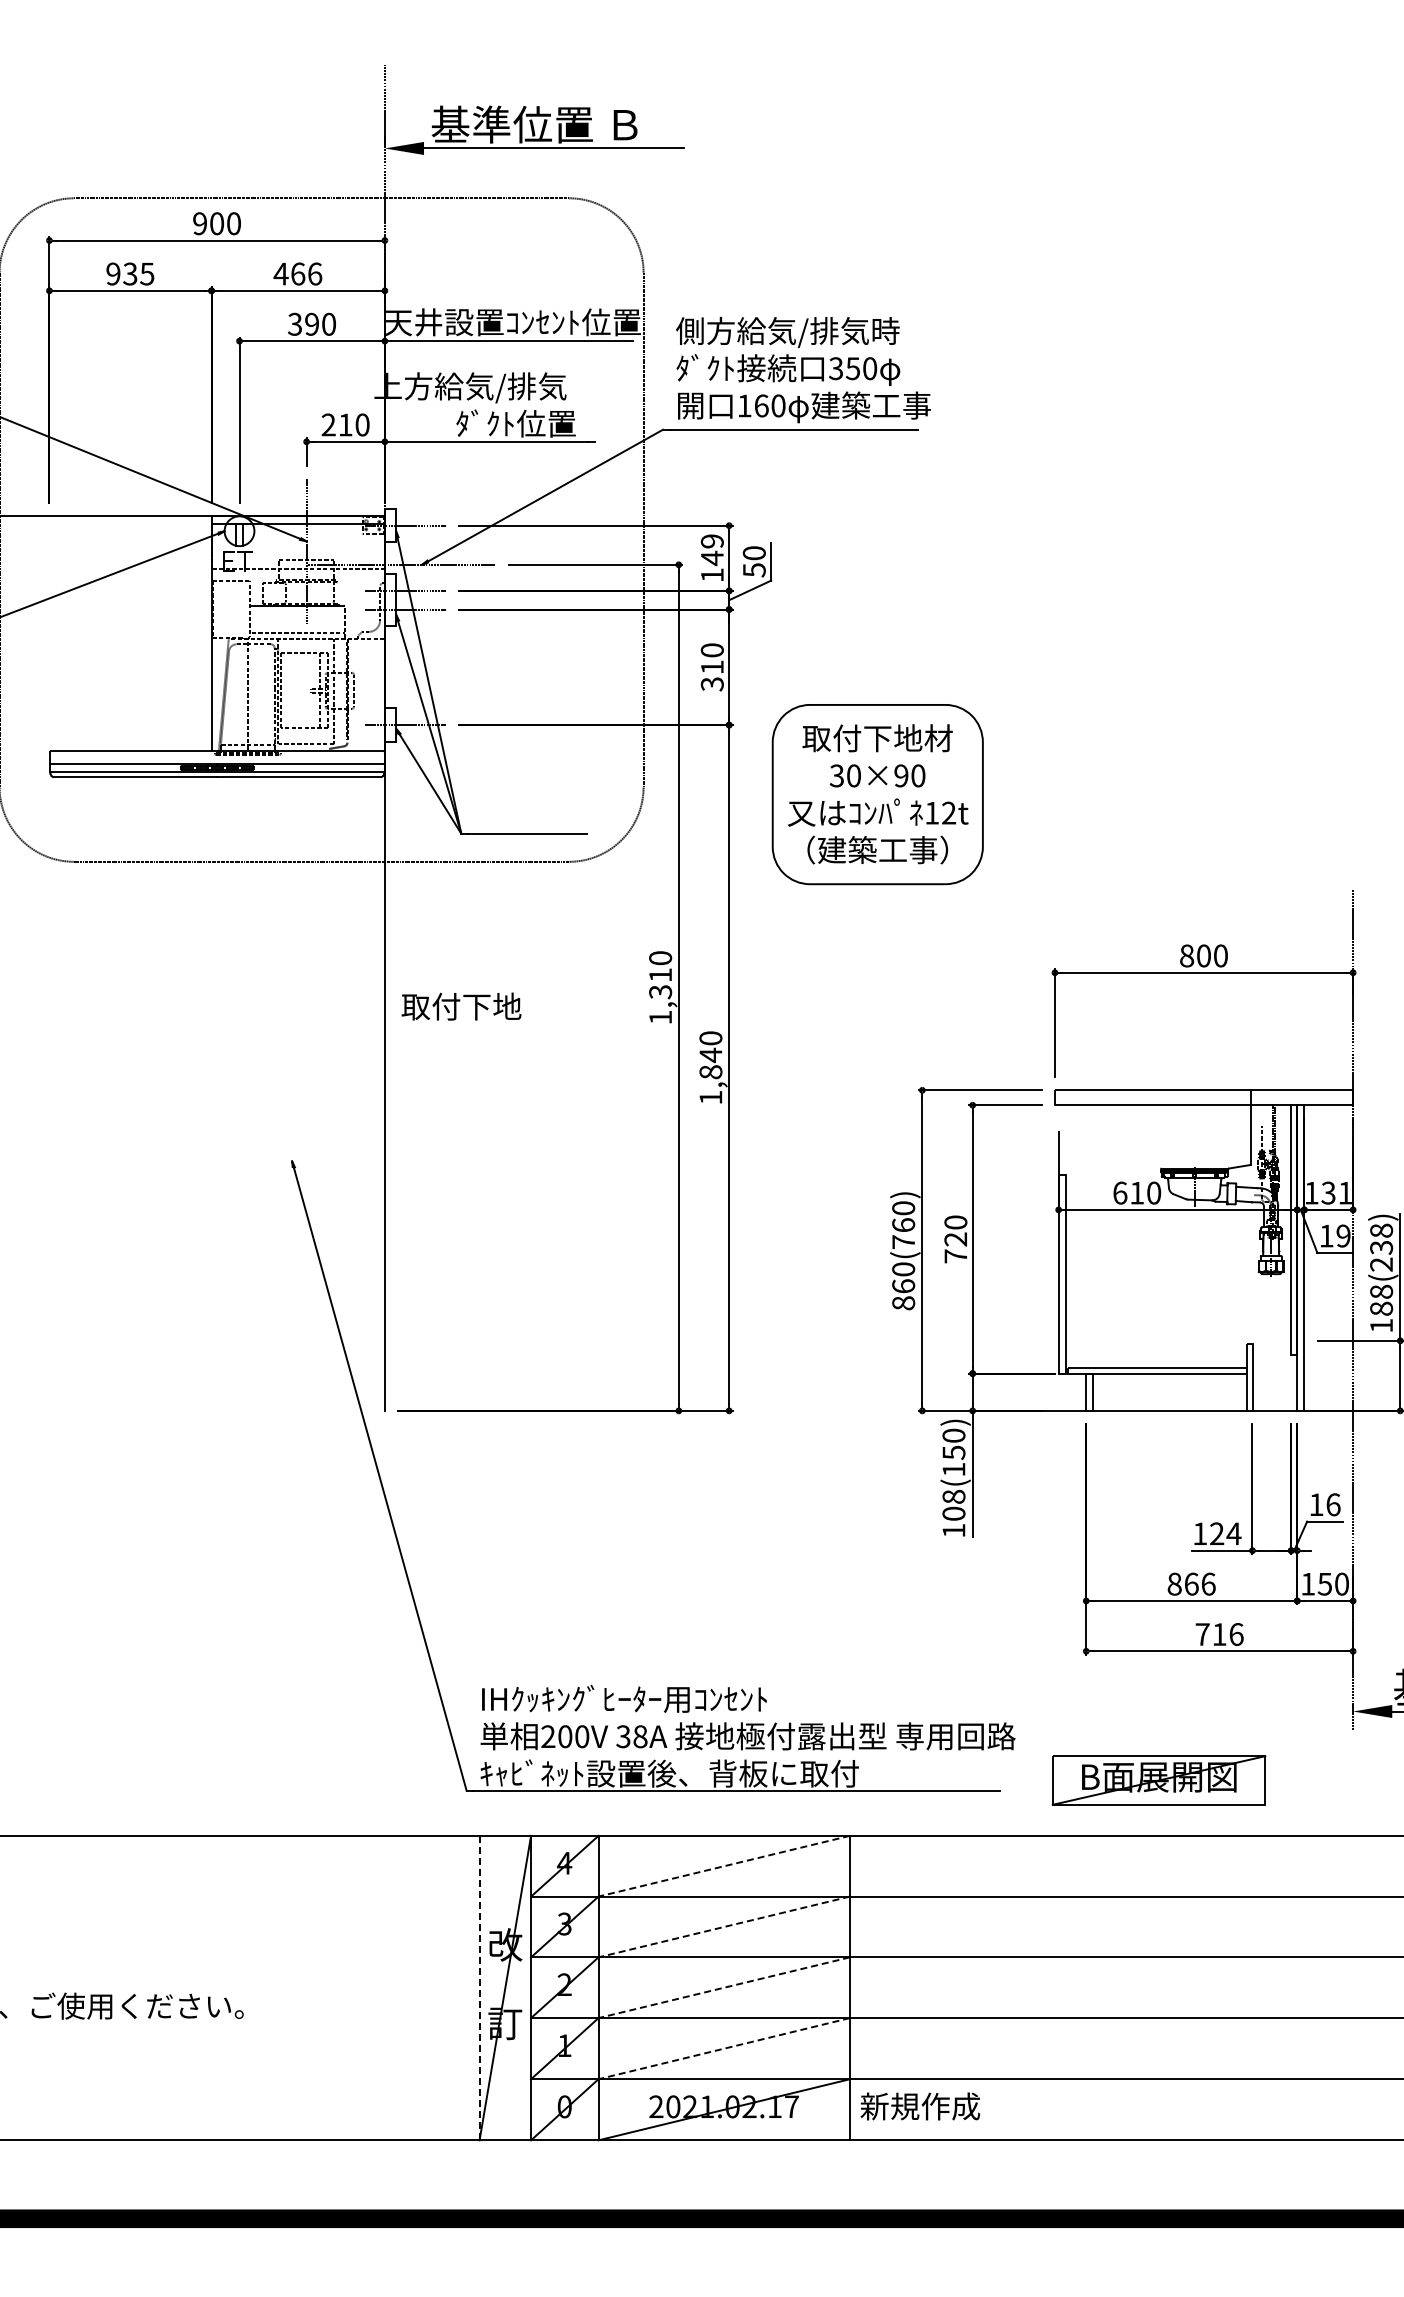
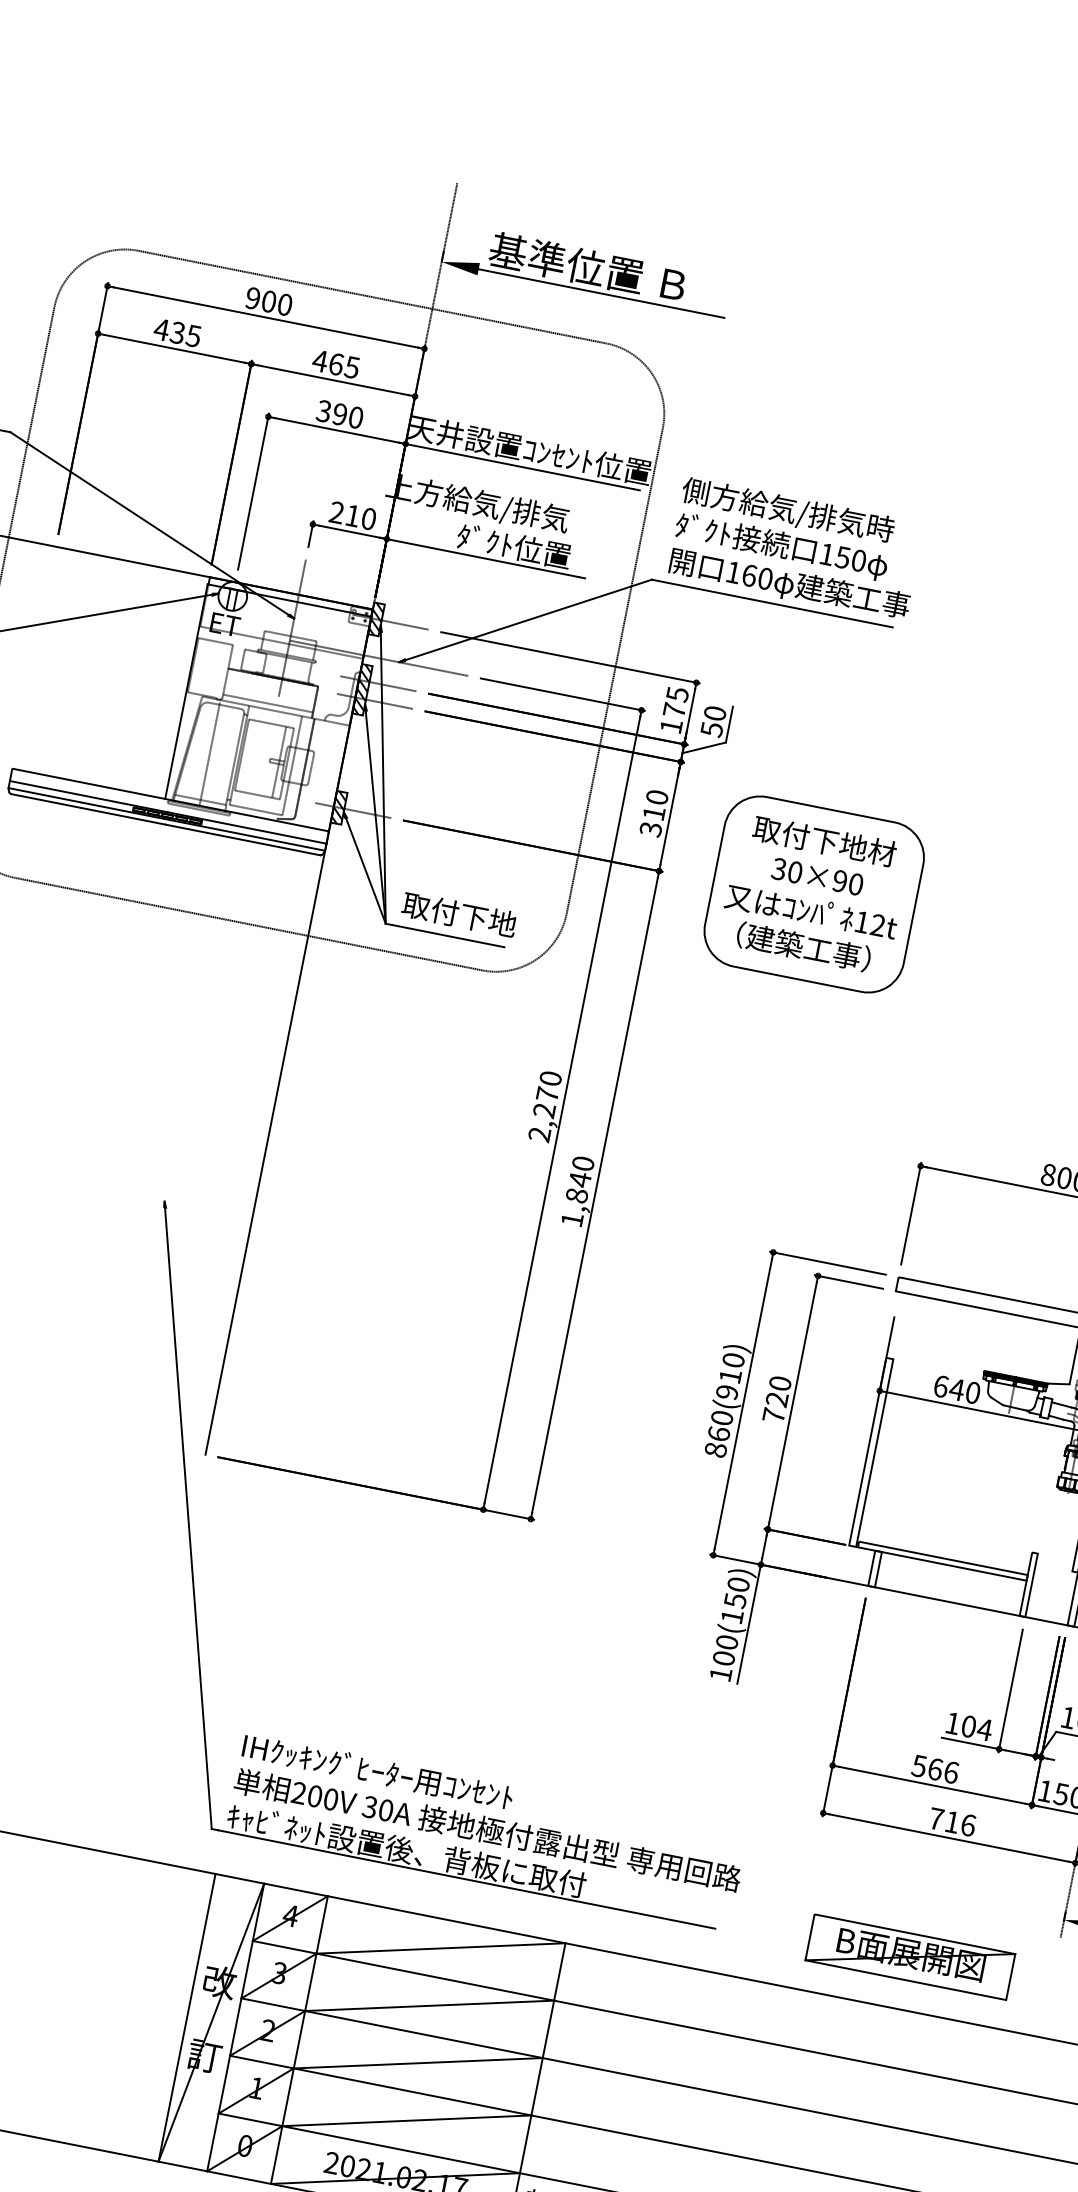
text: (112, 273) -> (160, 329), 935 -> 435
text: (314, 273) -> (351, 366), 466 -> 465
text: (835, 368) -> (826, 554), 350 -> 150
hatch: (390, 525) -> (376, 619), added
text: (711, 550) -> (675, 702), 149 -> 175
hatch: (390, 600) -> (362, 690), added
hatch: (390, 724) -> (339, 807), added
part: (877, 794) -> (813, 894), moved
text: (660, 996) -> (543, 1114), 1,310 -> 2,270
text: (461, 1006) -> (459, 914), moved
text: (1136, 1193) -> (956, 1389), 610 -> 640
text: (903, 1233) -> (728, 1384), 860(760) -> 860(910)
text: (954, 1496) -> (727, 1642), 108(150) -> 100(150)
text: (1217, 1533) -> (969, 1726), 124 -> 104
text: (1174, 1583) -> (919, 1765), 866 -> 566
text: (640, 1736) -> (386, 1810), 38A -> 30A
part: (1158, 1780) -> (909, 1957), moved
line: (723, 1866) -> (440, 1948), dashed -> solid
line: (723, 1927) -> (428, 2006), dashed -> solid
line: (723, 1987) -> (417, 2062), dashed -> solid
line: (479, 1988) -> (186, 2018), dashed -> solid
line: (723, 2048) -> (406, 2120), dashed -> solid

